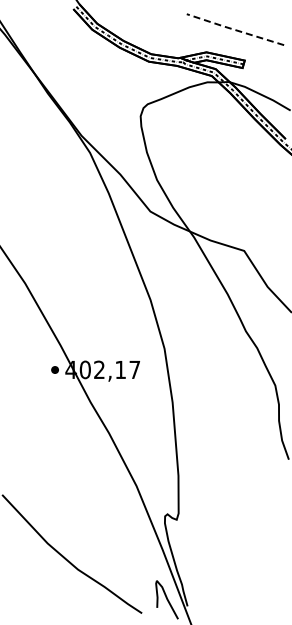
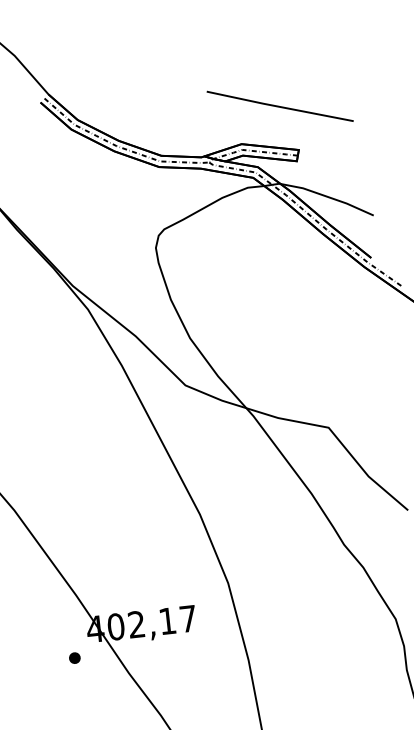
line: (234, 29) -> (278, 106), dashed -> solid
part: (54, 369) -> (73, 657), moved

